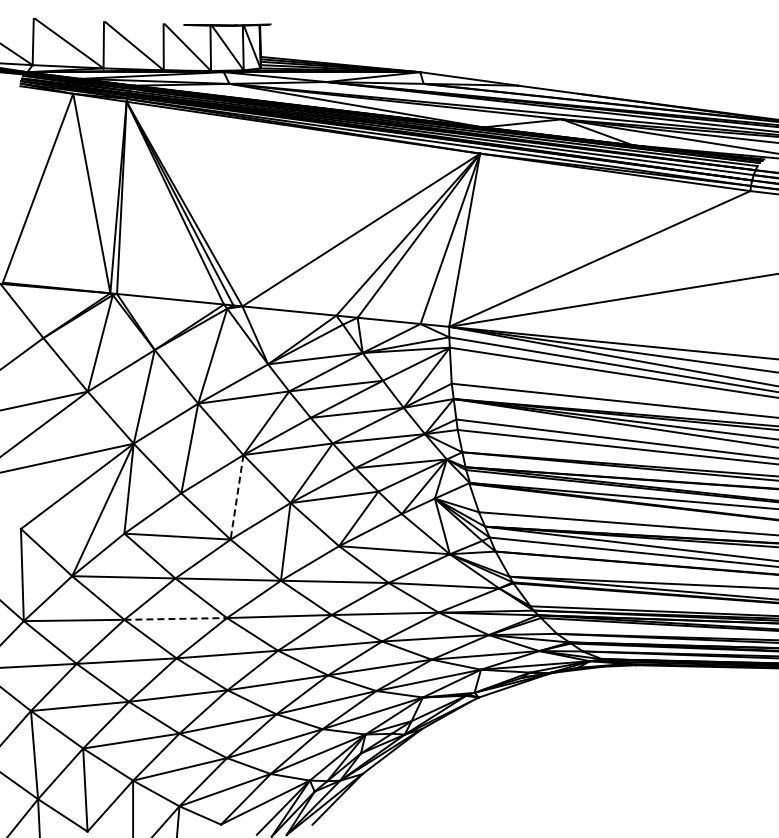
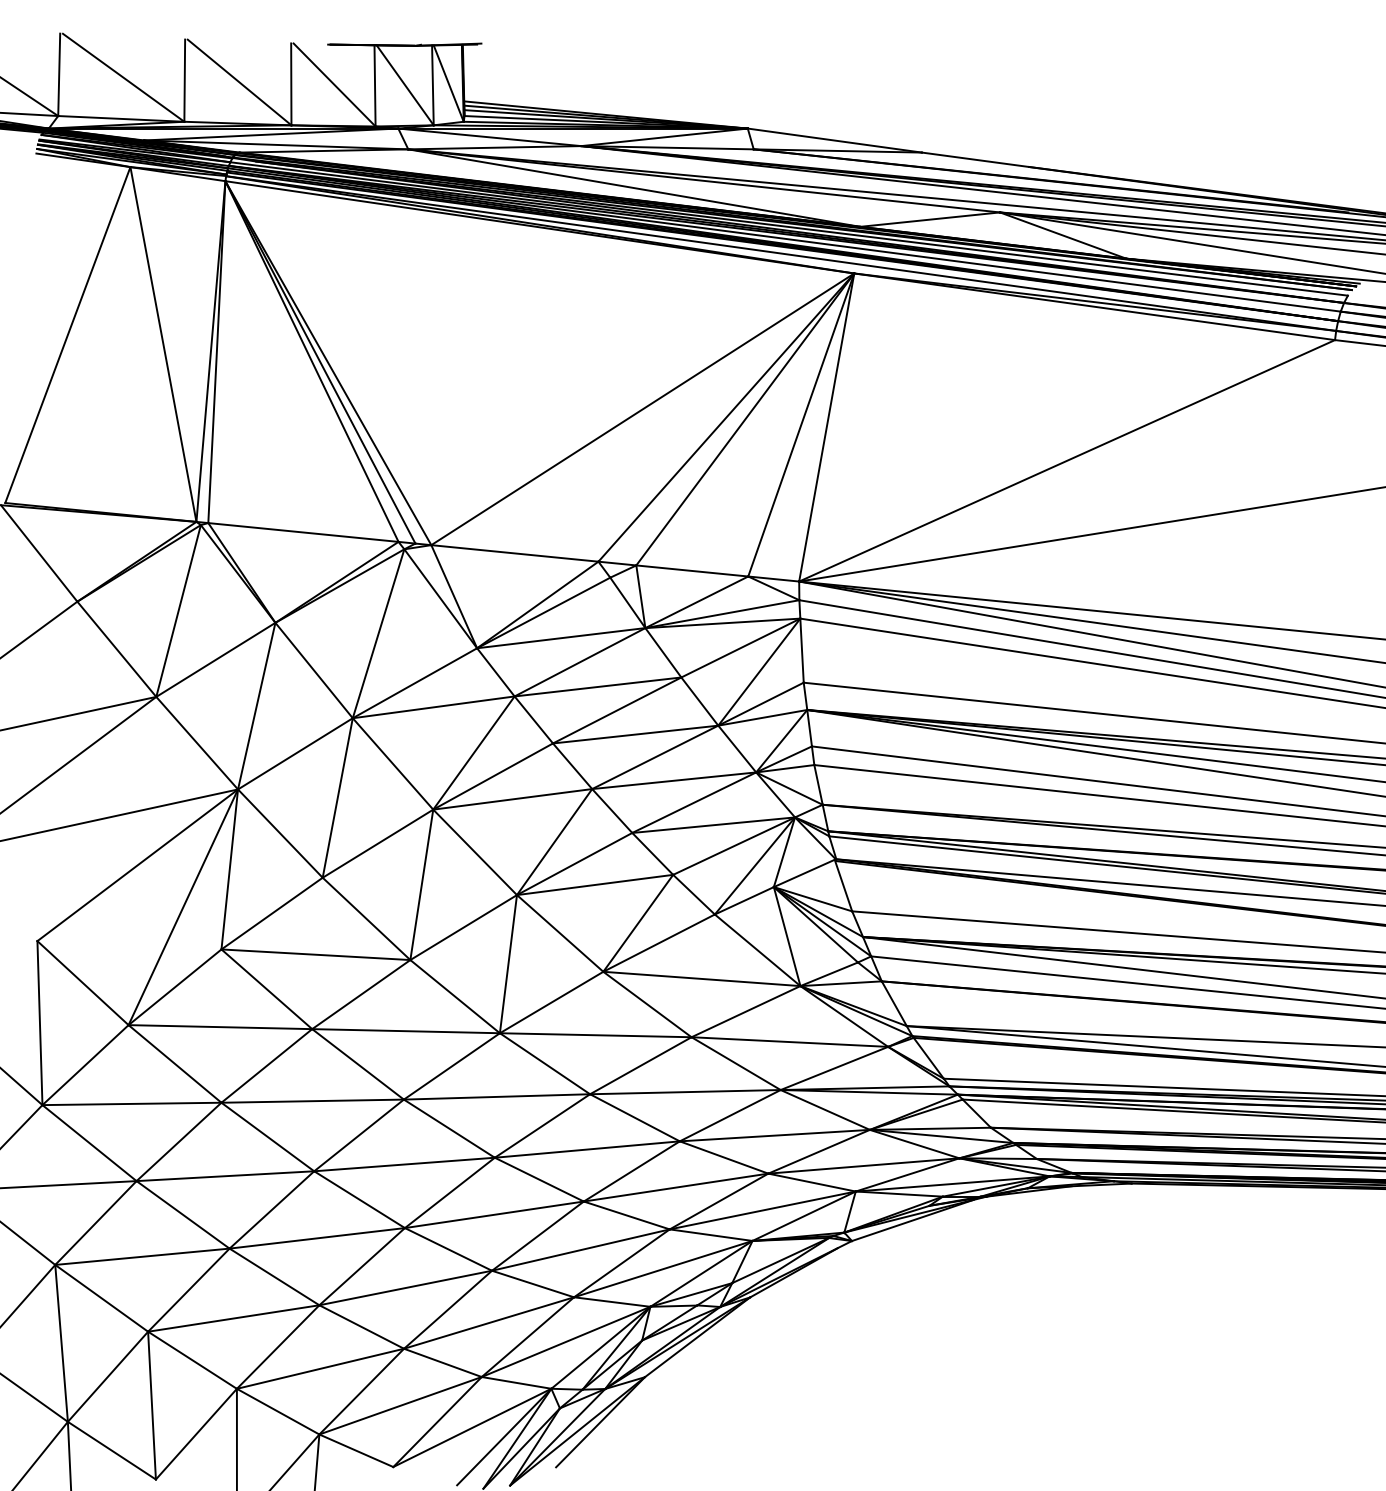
line: (237, 497) -> (422, 885), dashed -> solid
line: (176, 618) -> (314, 1100), dashed -> solid

